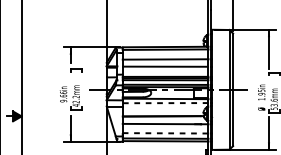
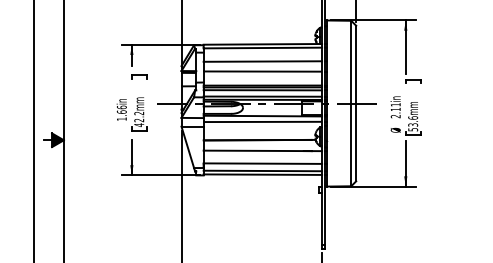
text: (261, 94) -> (395, 110), 1.95in -> 2.11in
text: (63, 100) -> (121, 118), 9.66in -> 1.66in
line: (166, 102) -> (263, 121), dashed -> solid
line: (166, 133) -> (263, 163), dashed -> solid

